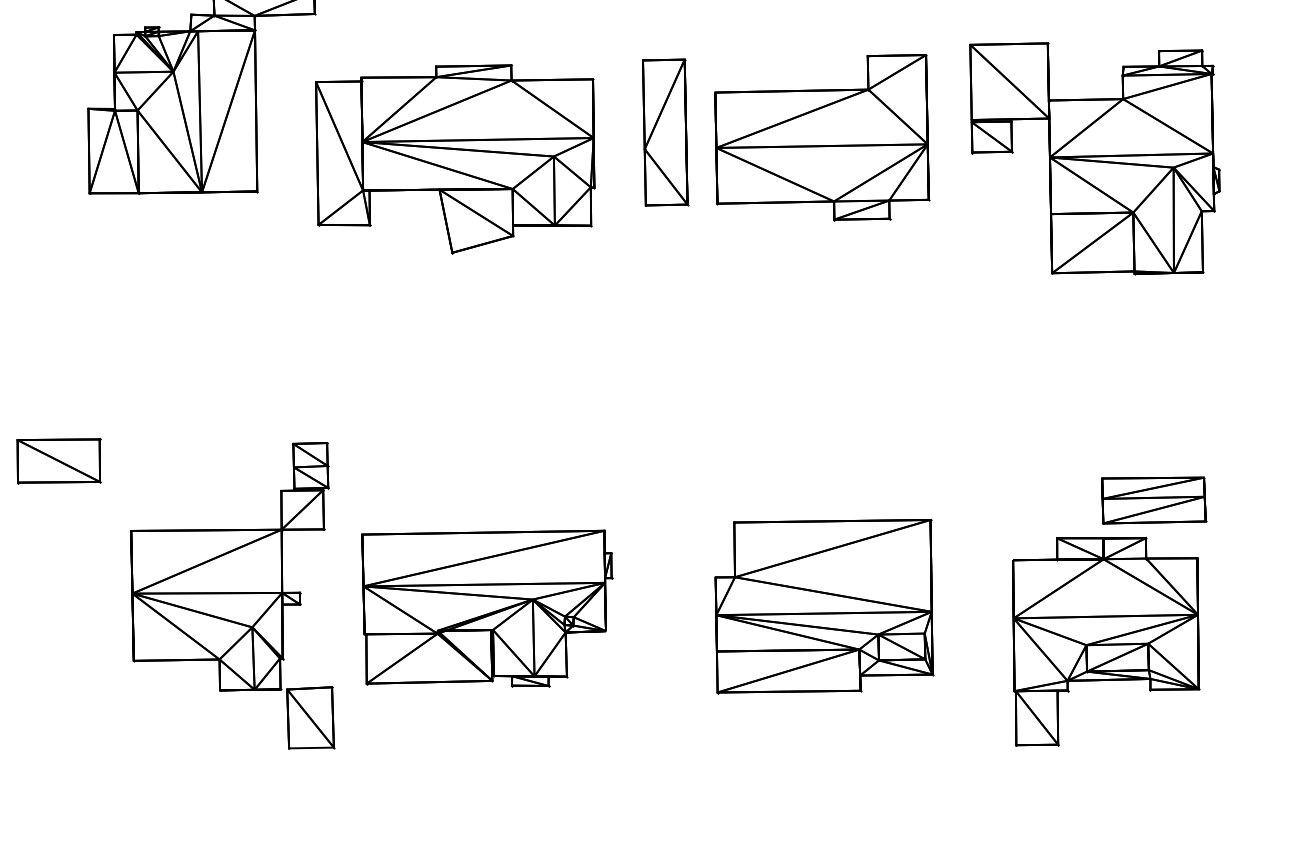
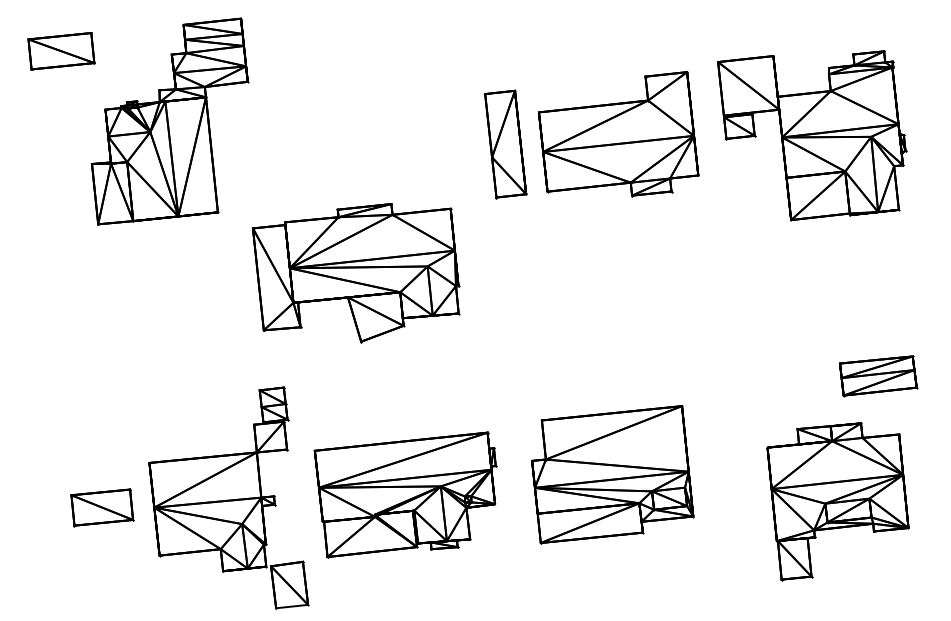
part: (452, 157) -> (355, 273), moved
part: (59, 460) -> (102, 507), moved
part: (825, 606) -> (612, 474), moved
part: (1103, 643) -> (837, 501), moved

